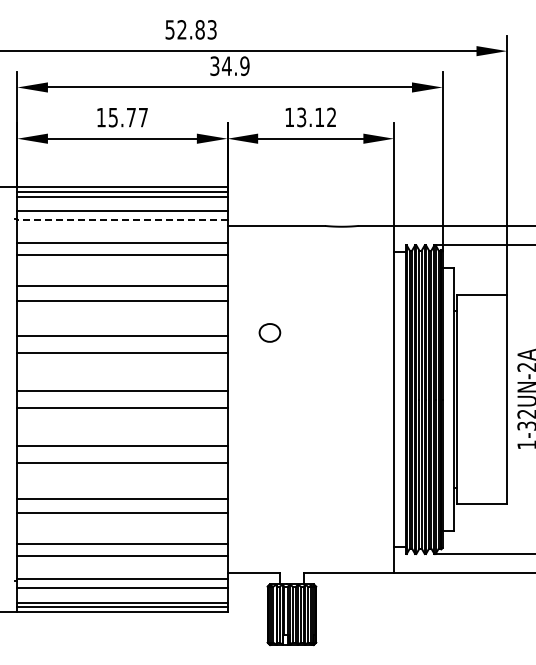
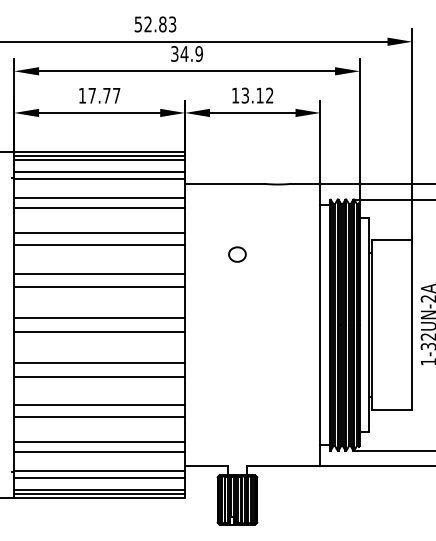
text: (112, 117) -> (91, 95), 15.77 -> 17.77
line: (121, 219) -> (98, 178), dashed -> solid
part: (269, 332) -> (237, 254), moved

